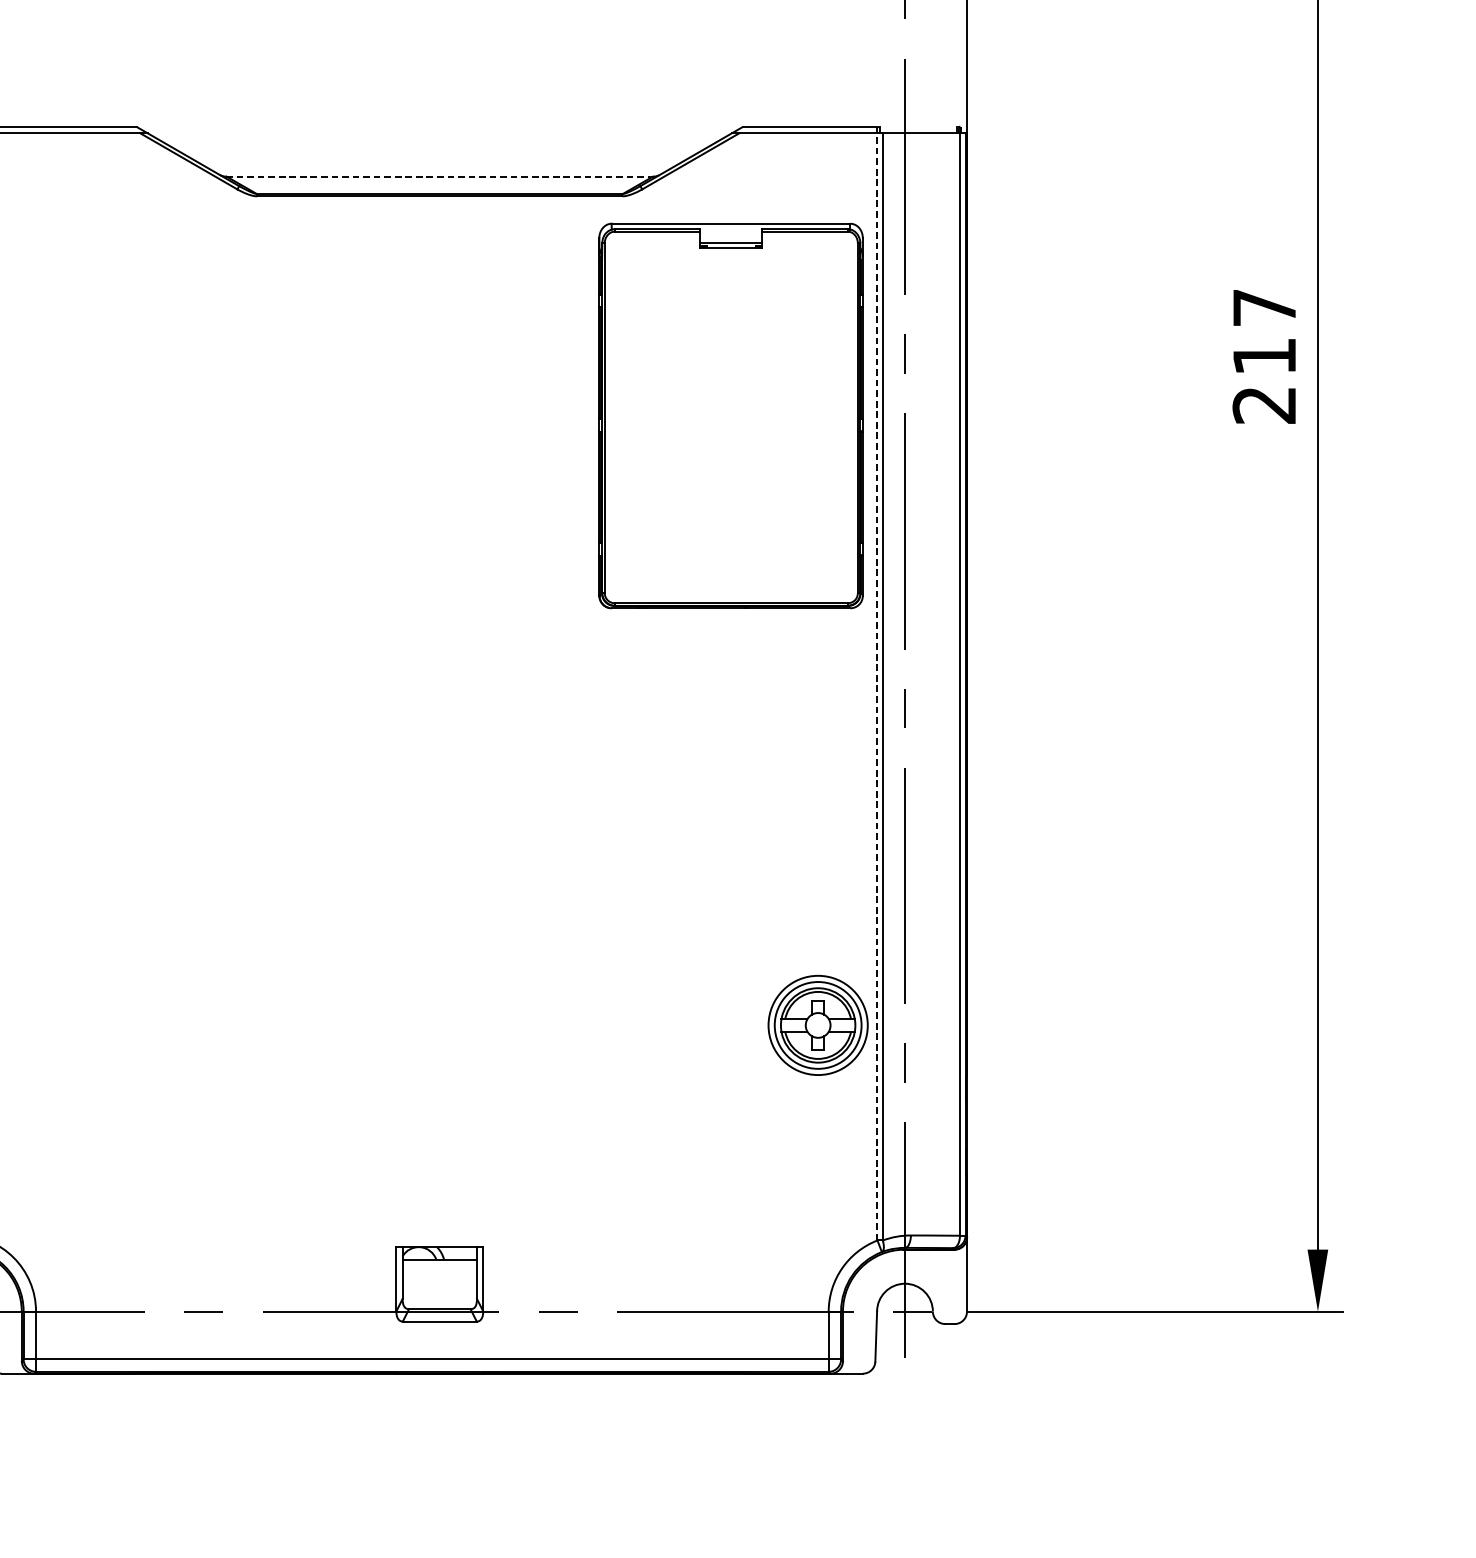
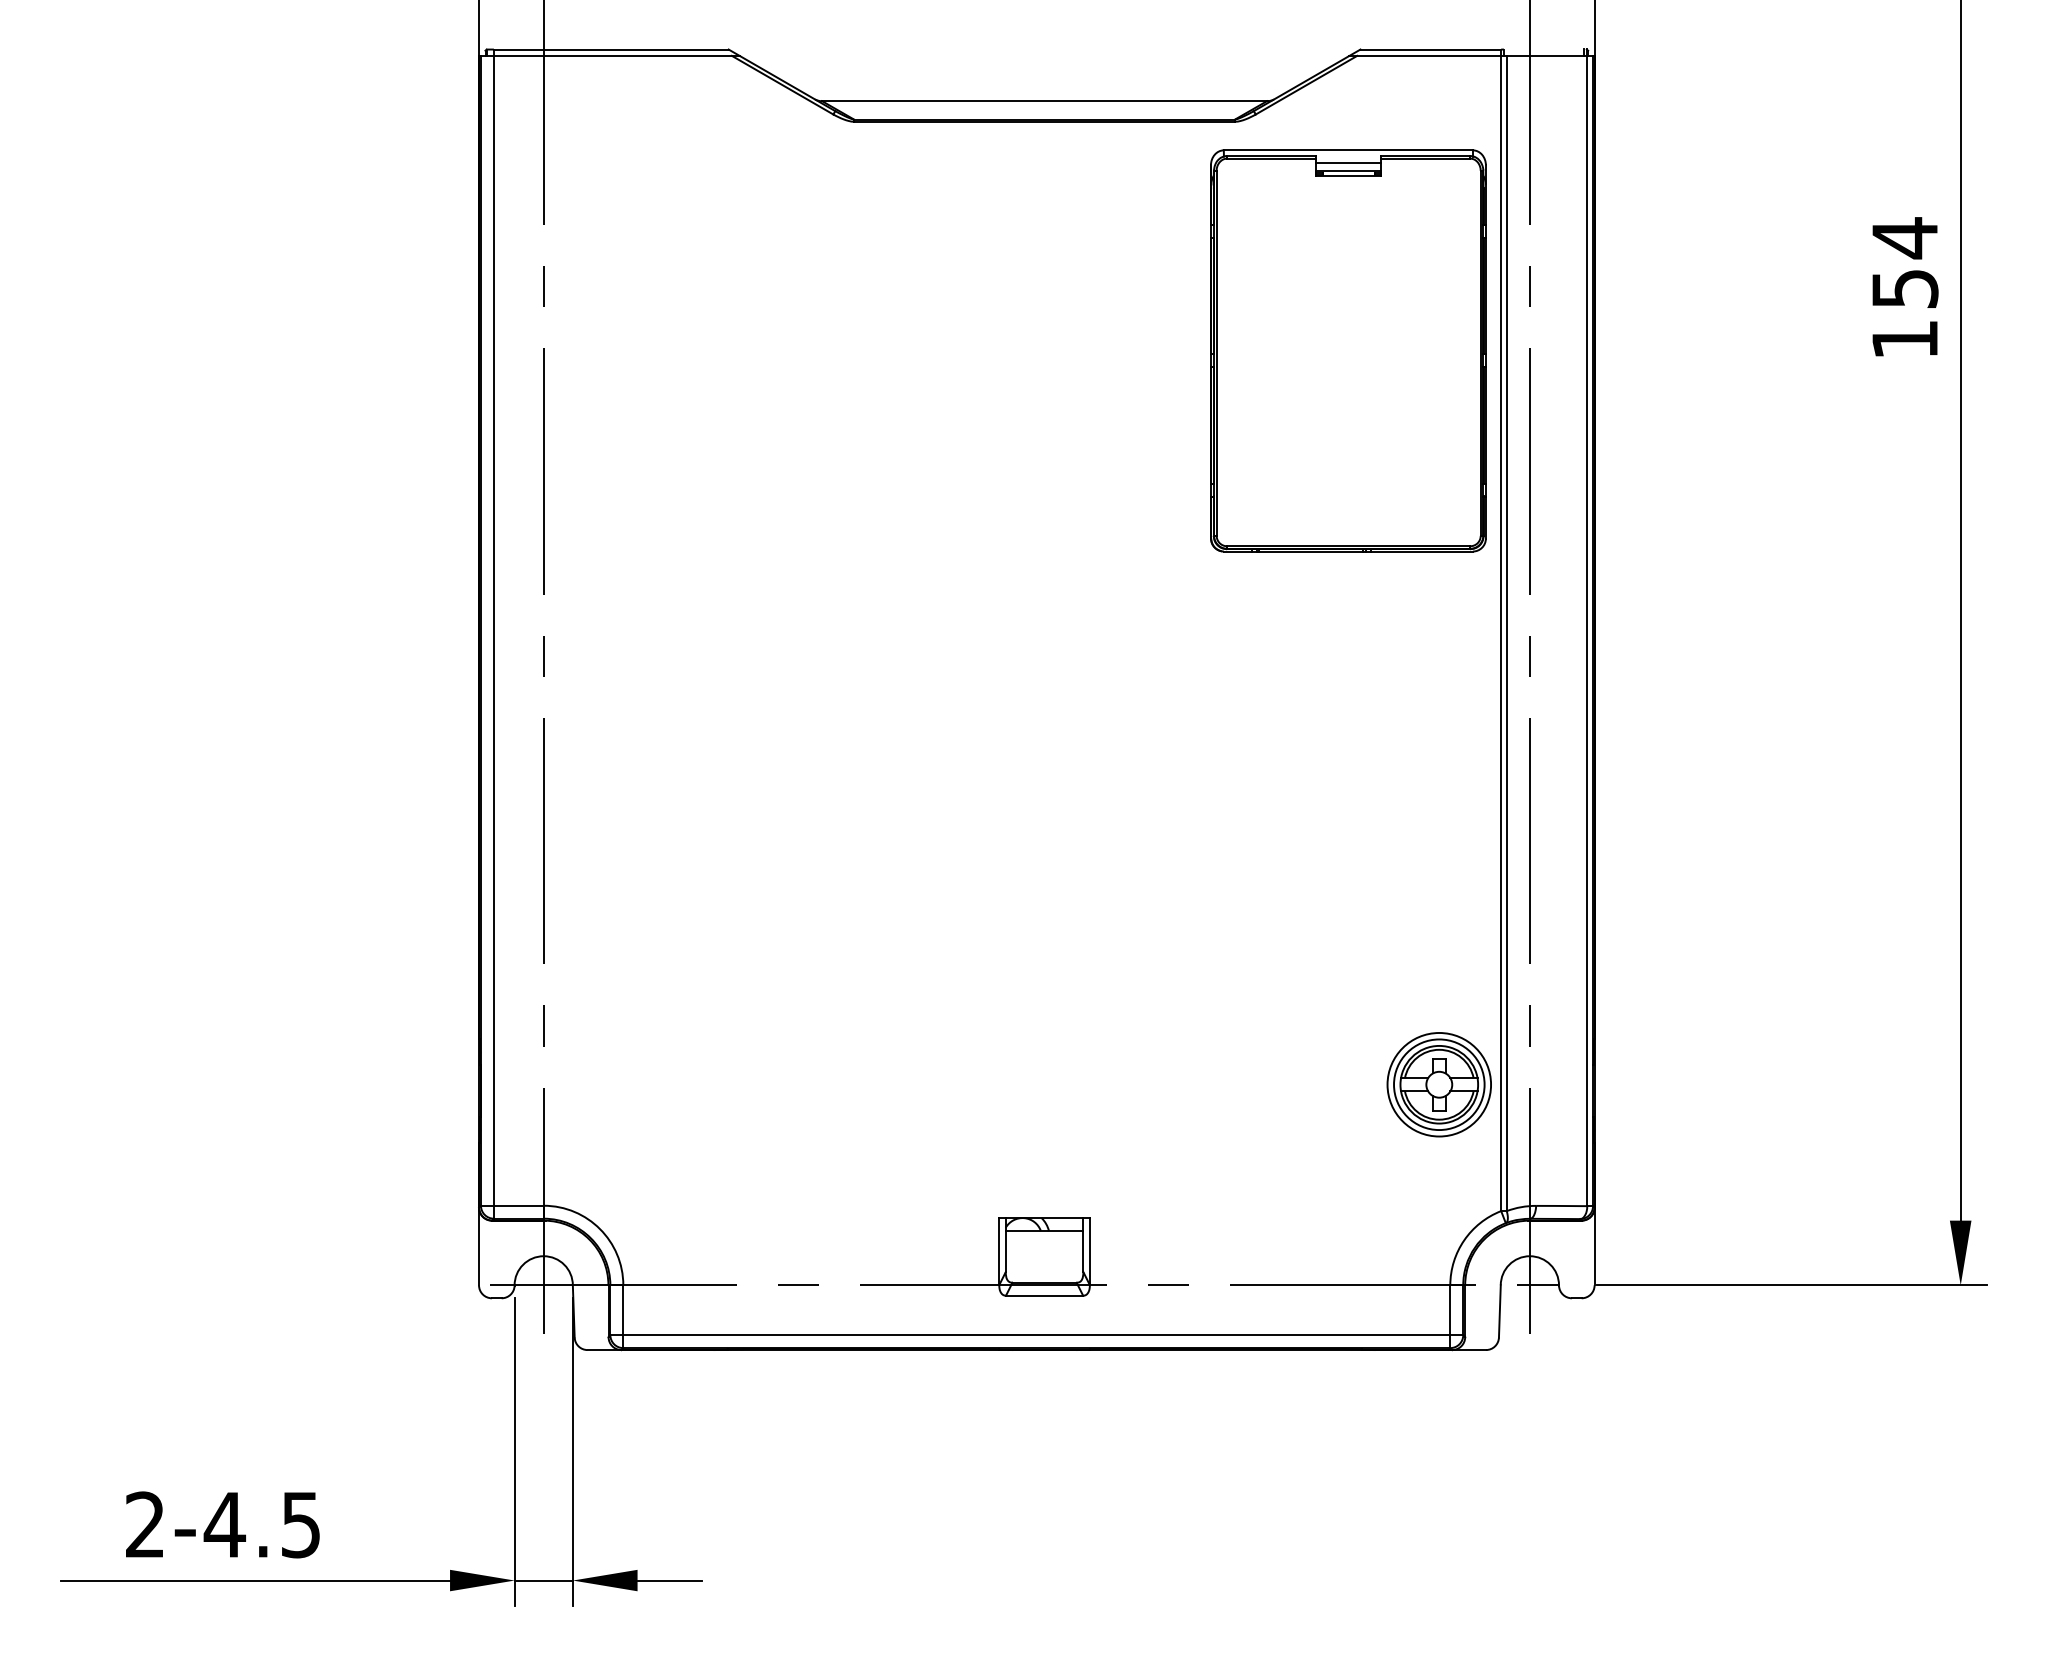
line: (439, 176) -> (1044, 101), dashed -> solid
line: (731, 236) -> (1348, 163), added
text: (1264, 356) -> (1904, 288), 217 -> 154
line: (877, 683) -> (1501, 630), dashed -> solid
part: (817, 1025) -> (1438, 1084), moved

